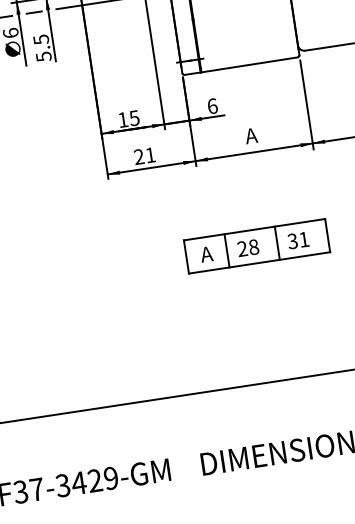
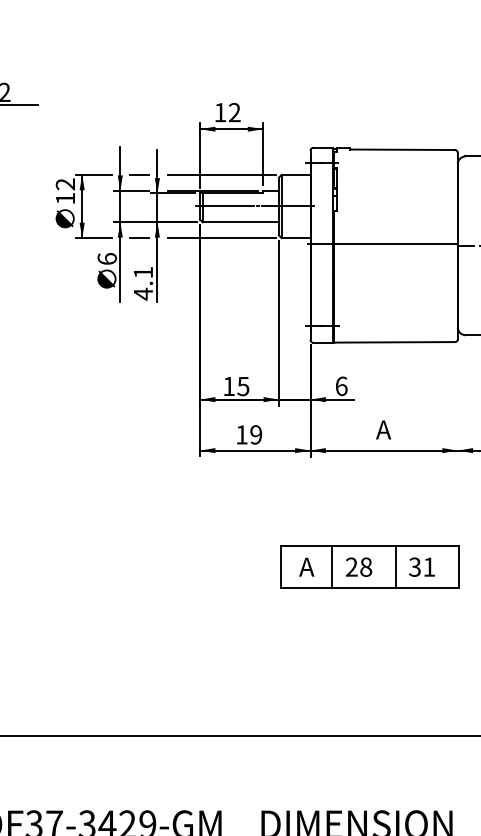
text: (42, 48) -> (143, 283), 5.5 -> 4.1
line: (306, 105) -> (457, 402), removed
text: (145, 155) -> (249, 434), 21 -> 19

